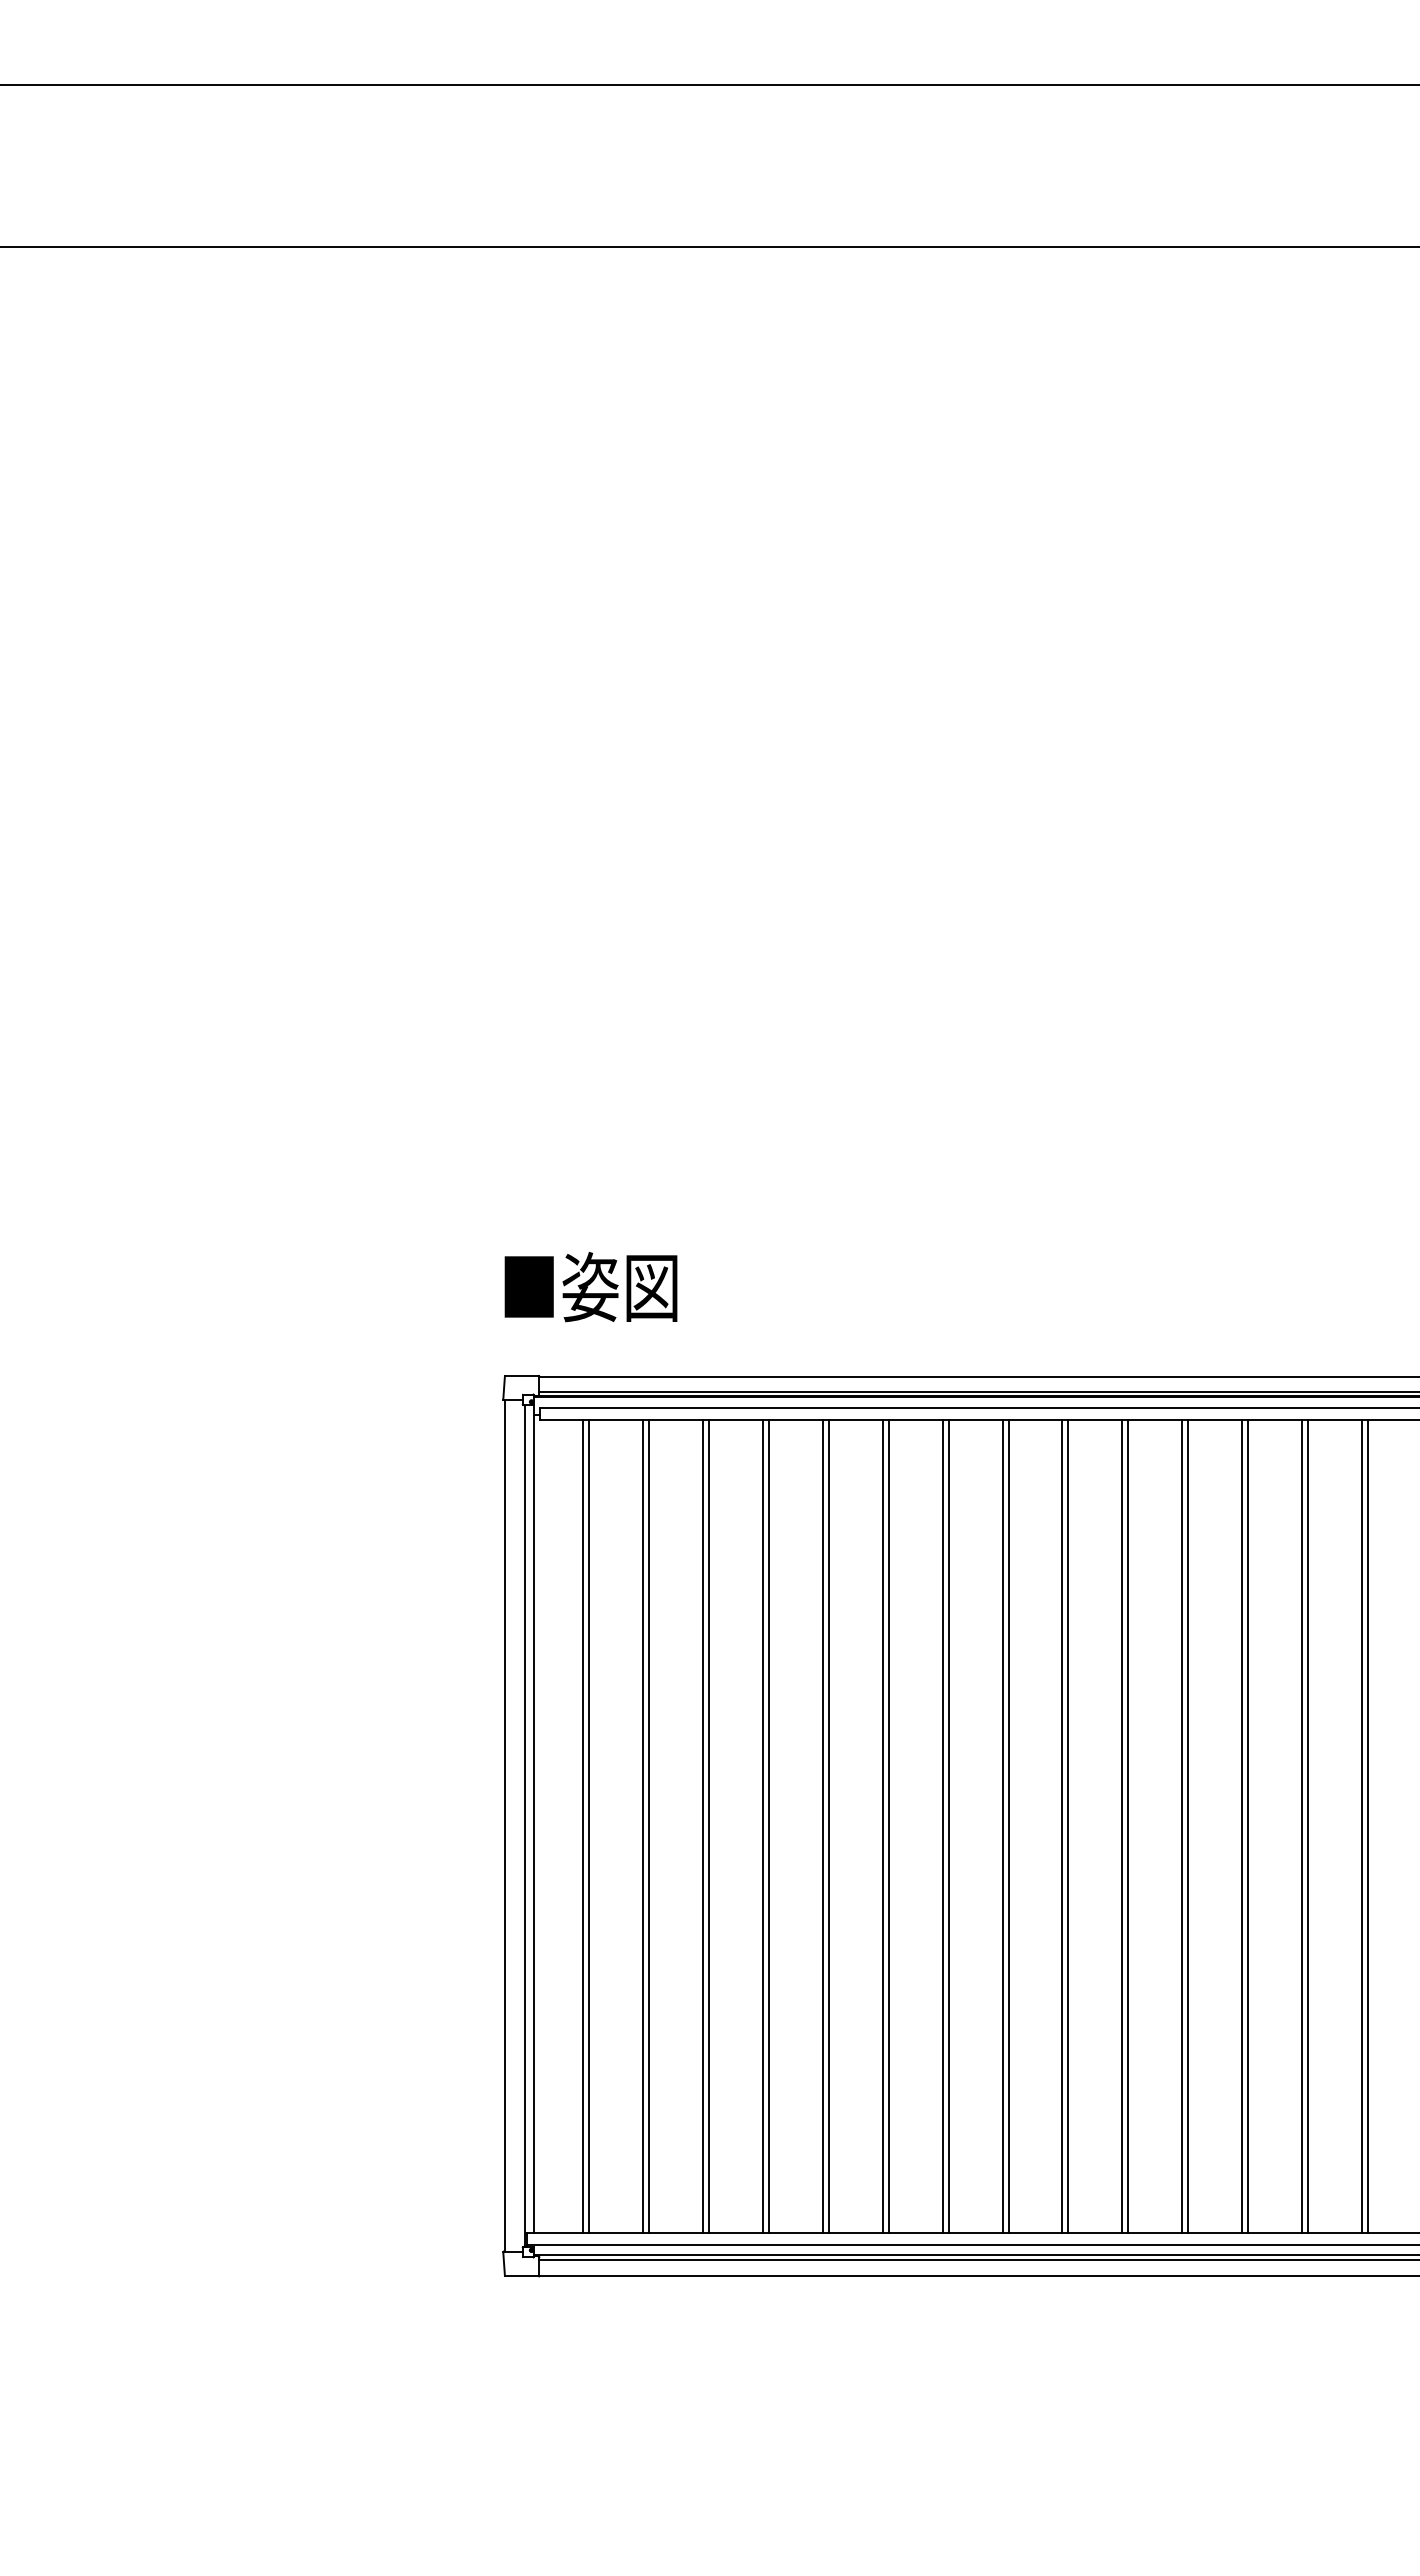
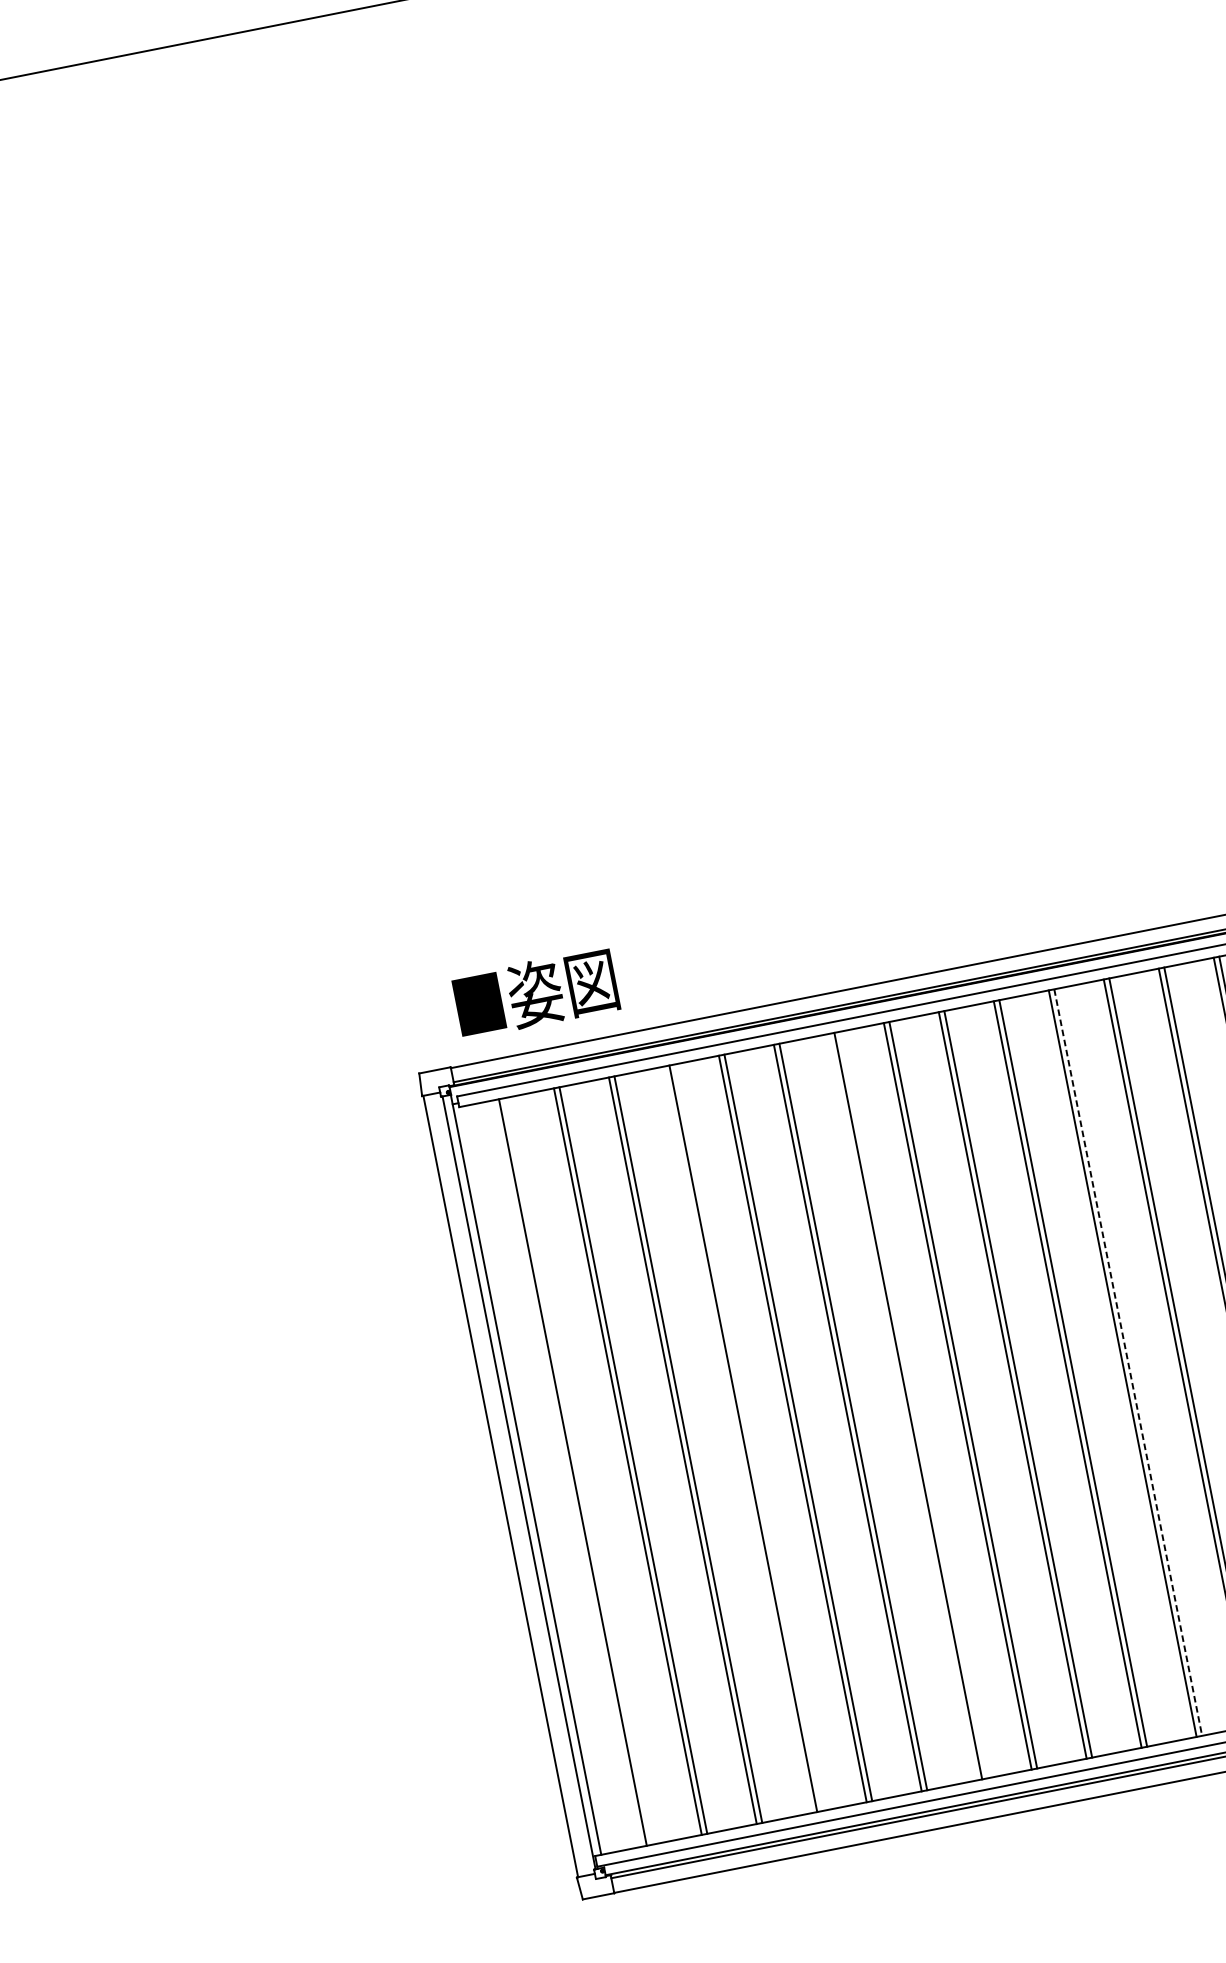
text: (590, 1286) -> (535, 992), moved
line: (589, 1826) -> (578, 1471), removed
line: (762, 1826) -> (737, 1440), removed
line: (942, 1826) -> (902, 1407), removed
line: (1188, 1826) -> (1128, 1362), solid -> dashed

